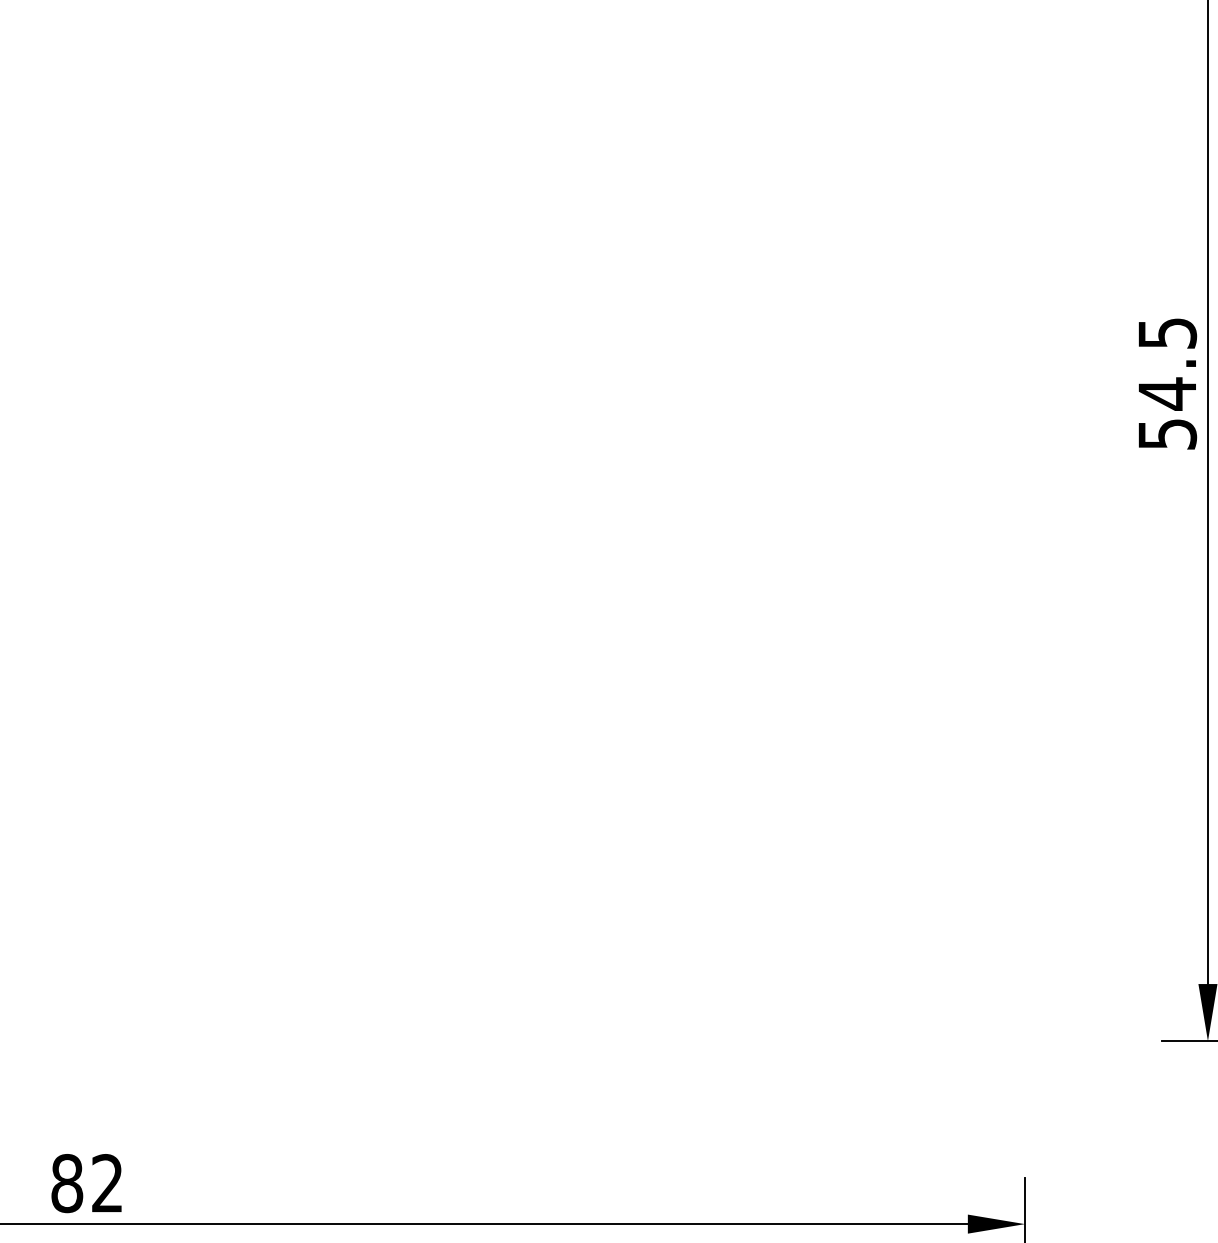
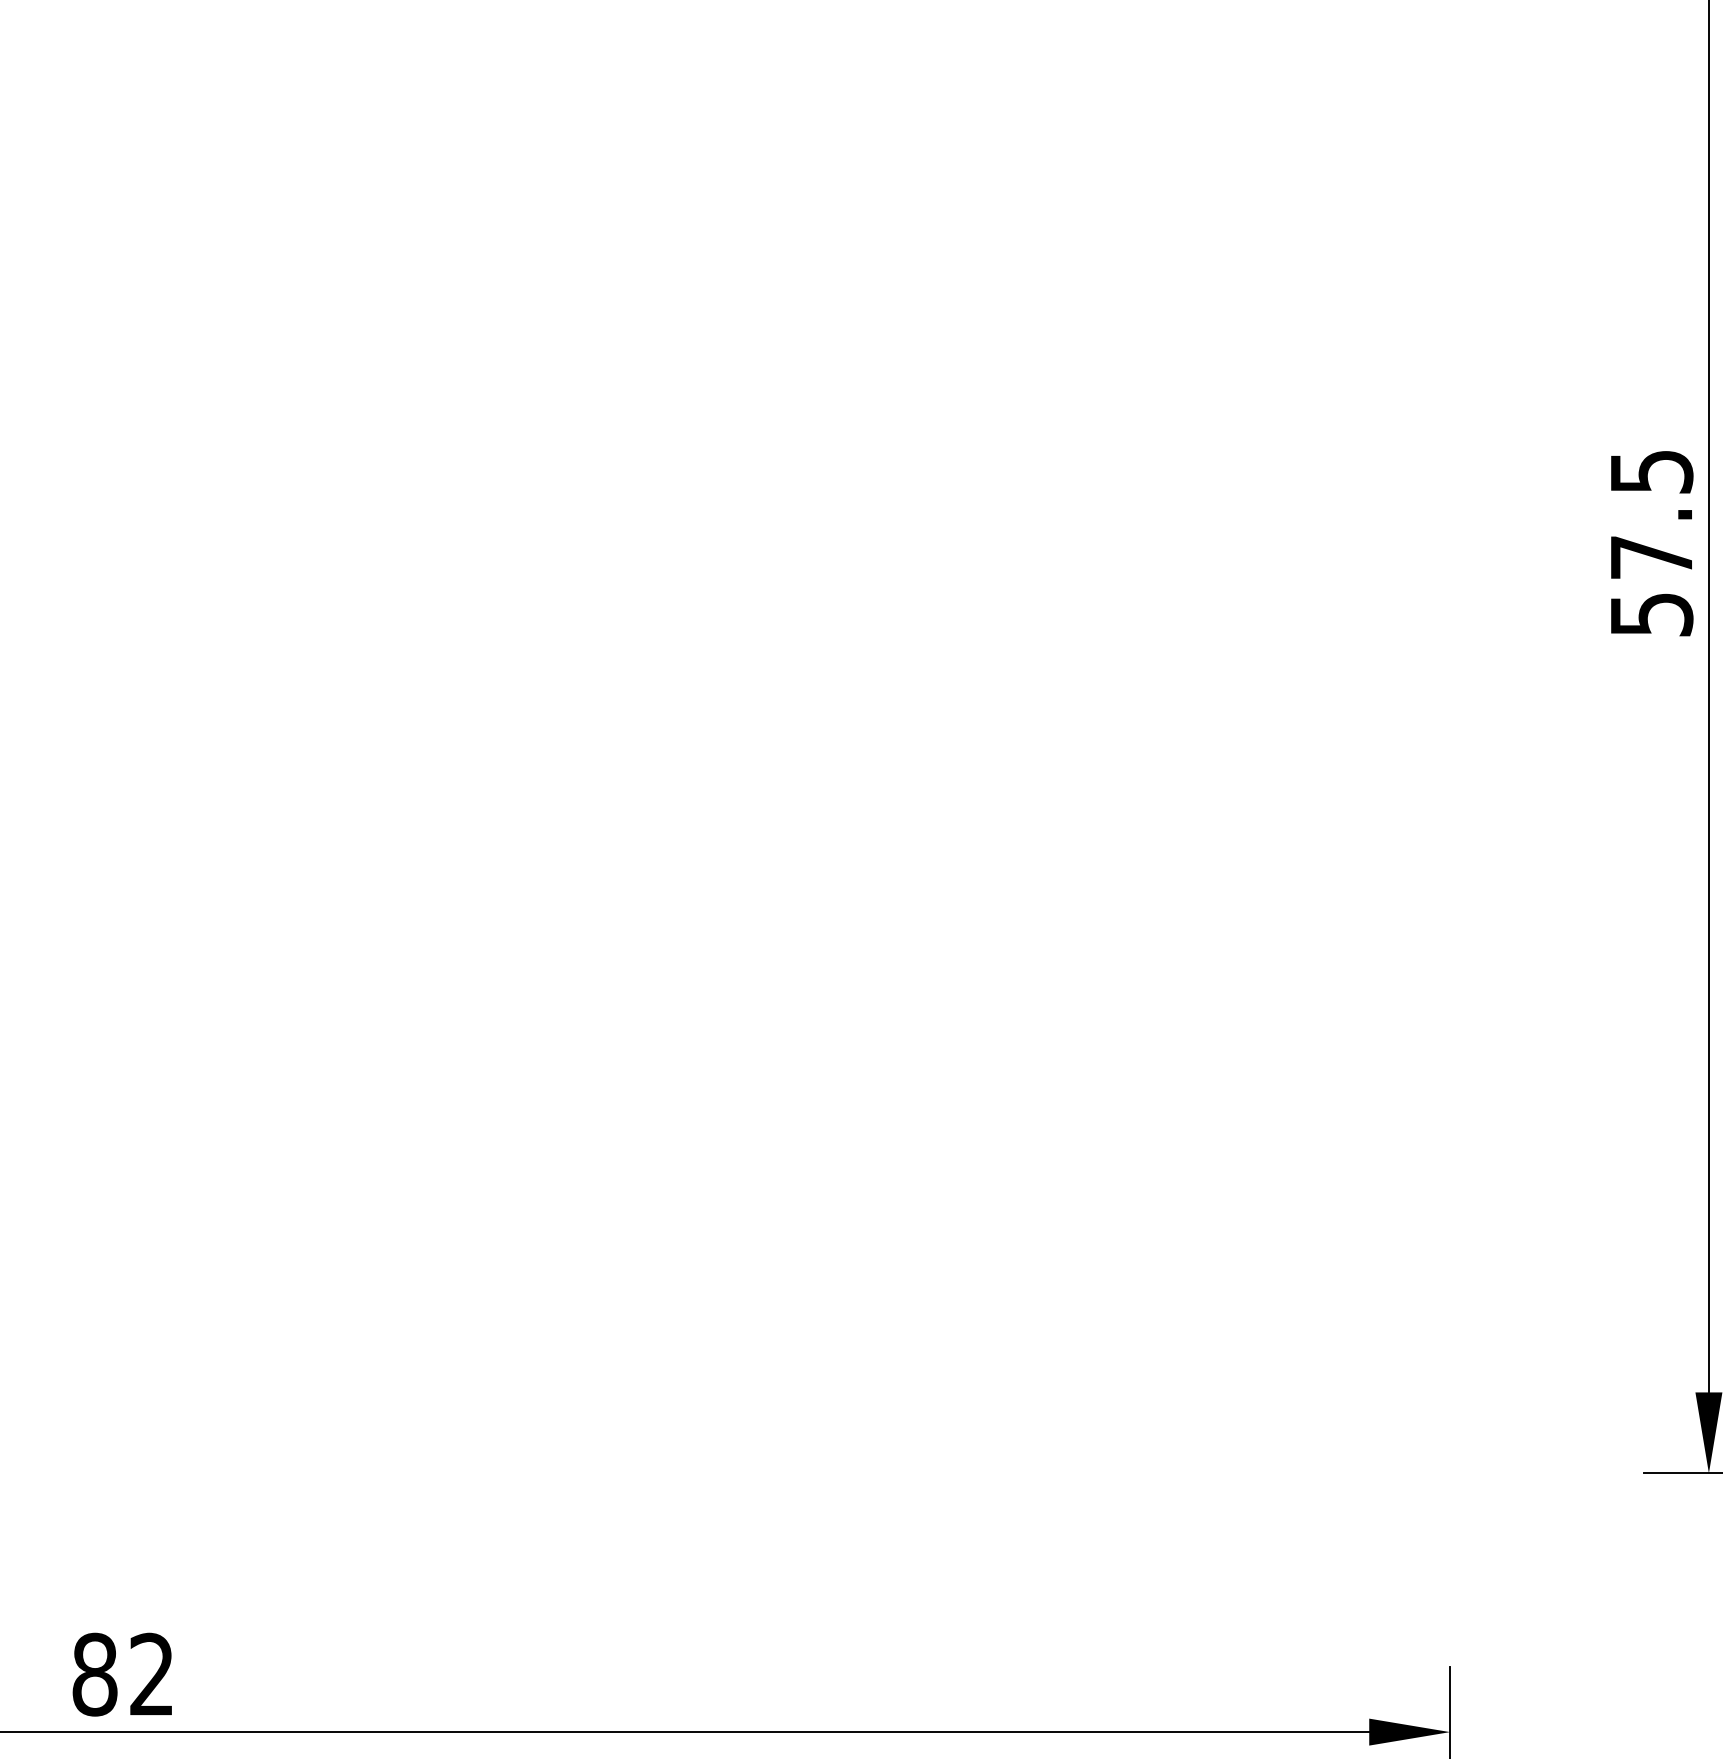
text: (1167, 393) -> (1651, 557), 54.5 -> 57.5

